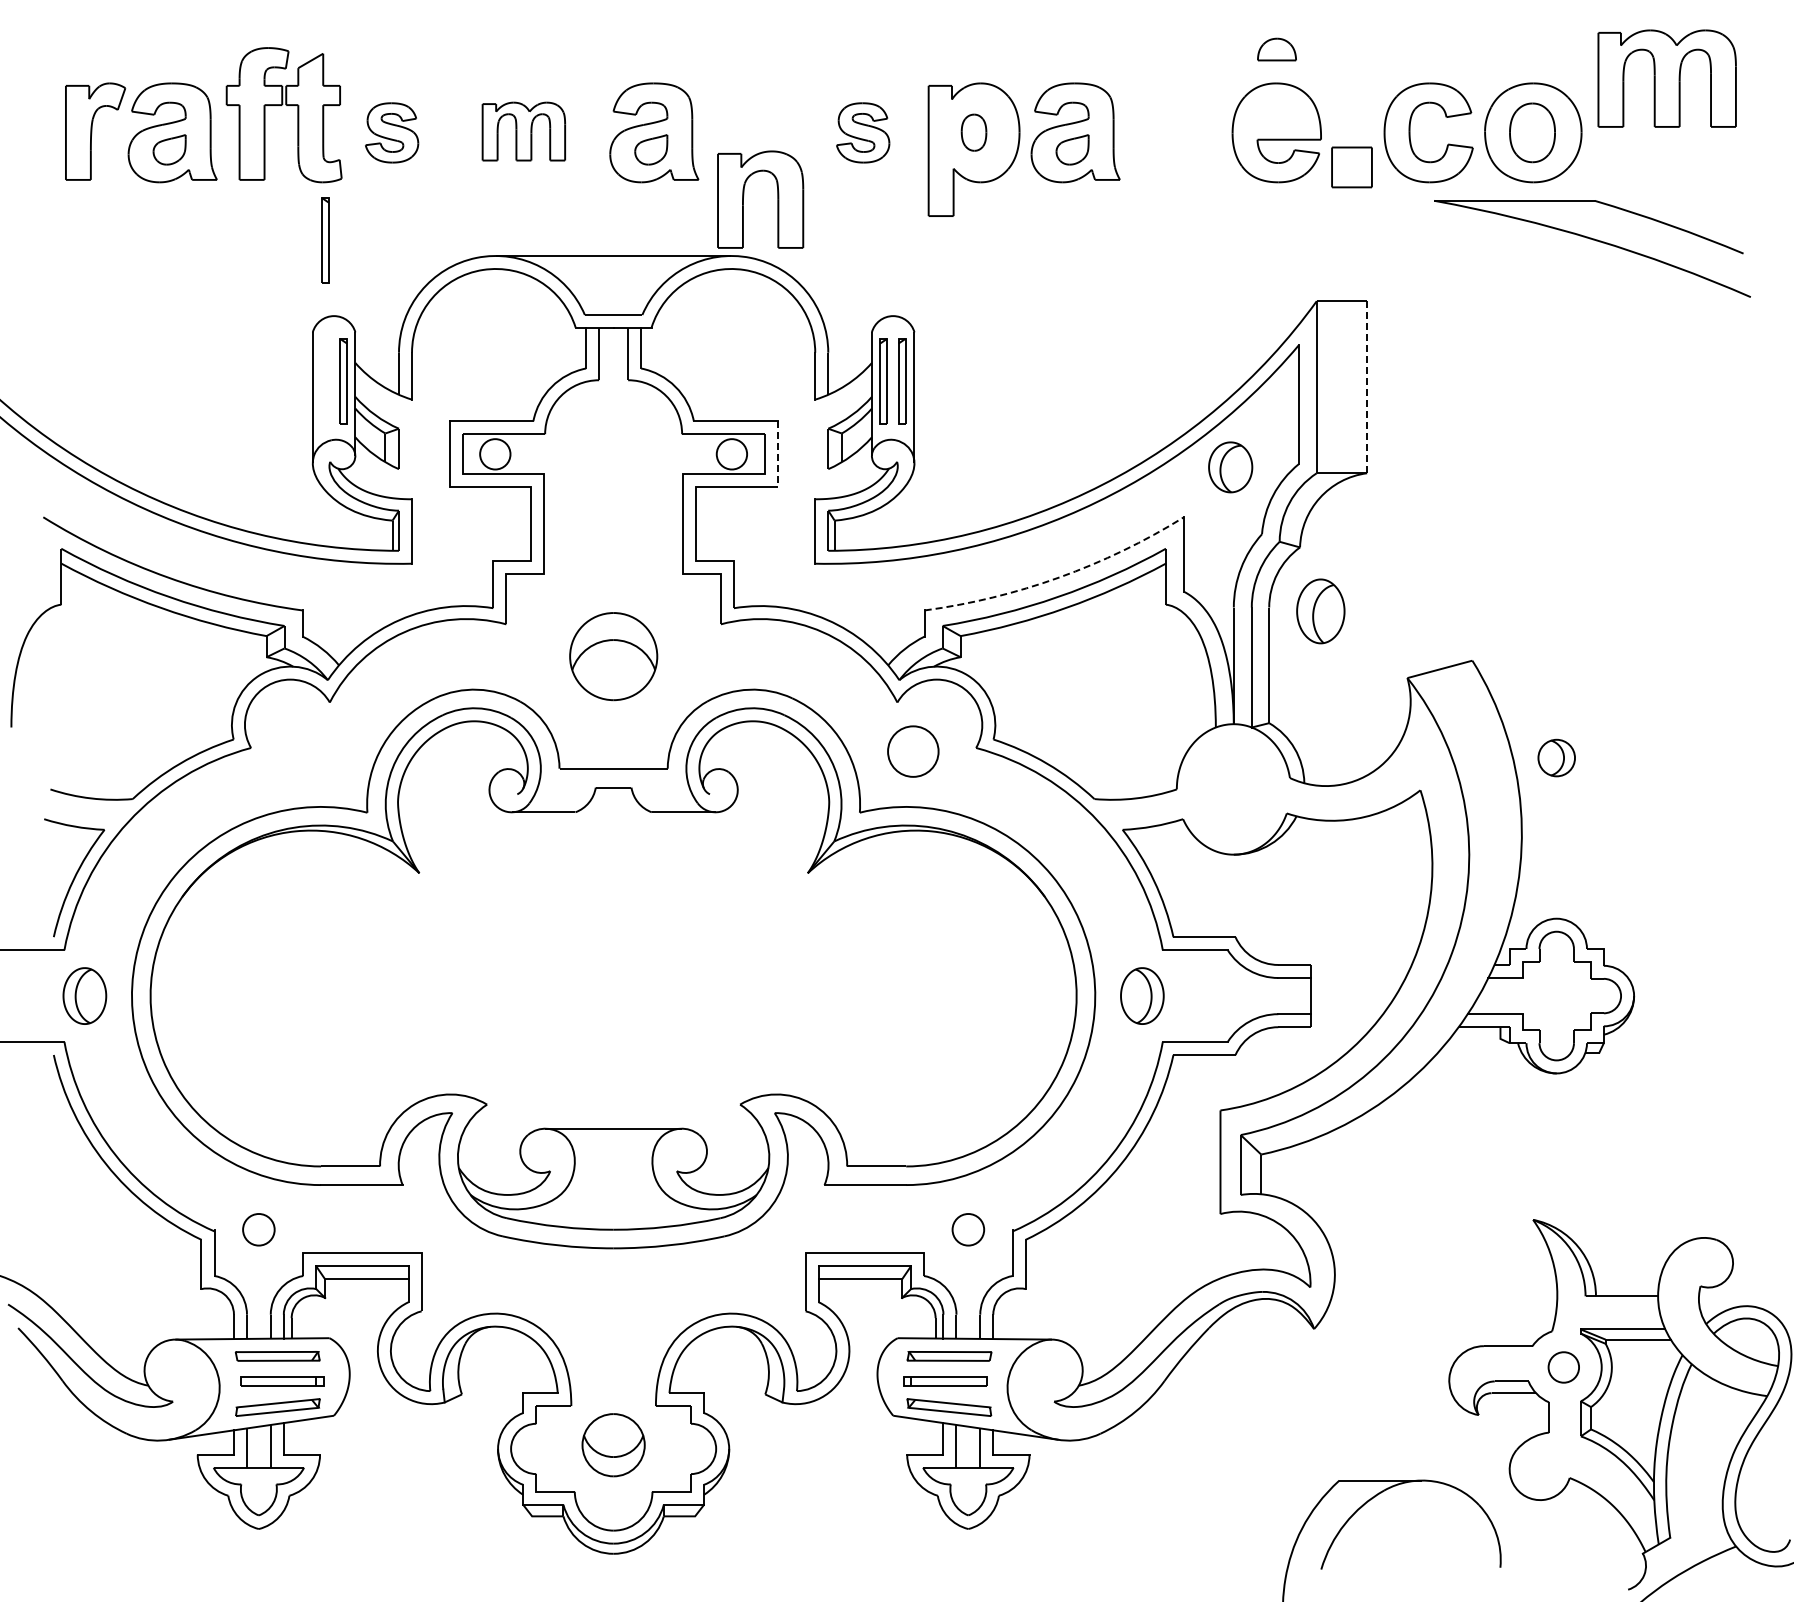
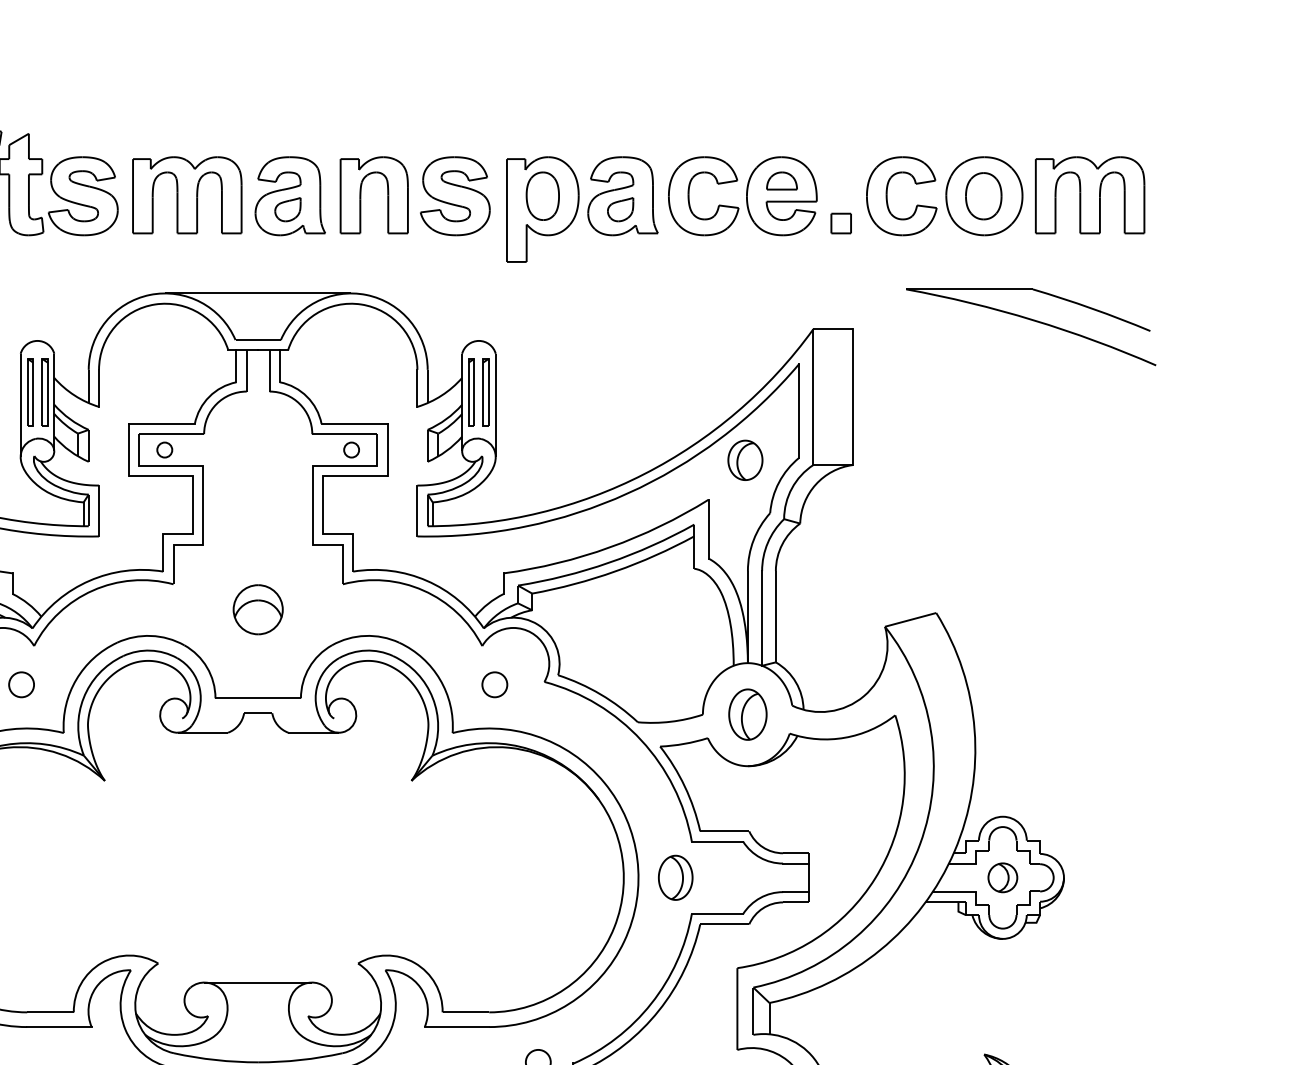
part: (1276, 49) -> (781, 180), moved
part: (1666, 78) -> (1089, 195), moved
part: (523, 131) -> (187, 195), size x1.67
part: (391, 132) -> (82, 195), size x1.67
part: (862, 132) -> (454, 195), size x1.67
part: (973, 132) -> (542, 195), size x1.67
part: (1159, 132) -> (689, 195), added
part: (1351, 167) -> (840, 223), size x0.62
part: (744, 195) -> (361, 192), moved
part: (325, 240) -> (30, 392), moved
part: (1593, 240) -> (1031, 320), moved
line: (1367, 387) -> (853, 397), dashed -> solid
circle: (494, 453) -> (164, 449), size x0.62
circle: (731, 453) -> (351, 449), size x0.62
line: (777, 454) -> (387, 450), dashed -> solid
arc: (1059, 577) -> (610, 547), dashed -> solid
part: (1320, 611) -> (747, 714), moved
part: (613, 656) -> (258, 609), size x0.71
circle: (313, 751) -> (21, 684), added
circle: (913, 751) -> (494, 684), size x0.62
part: (1556, 757) -> (1002, 877), moved

